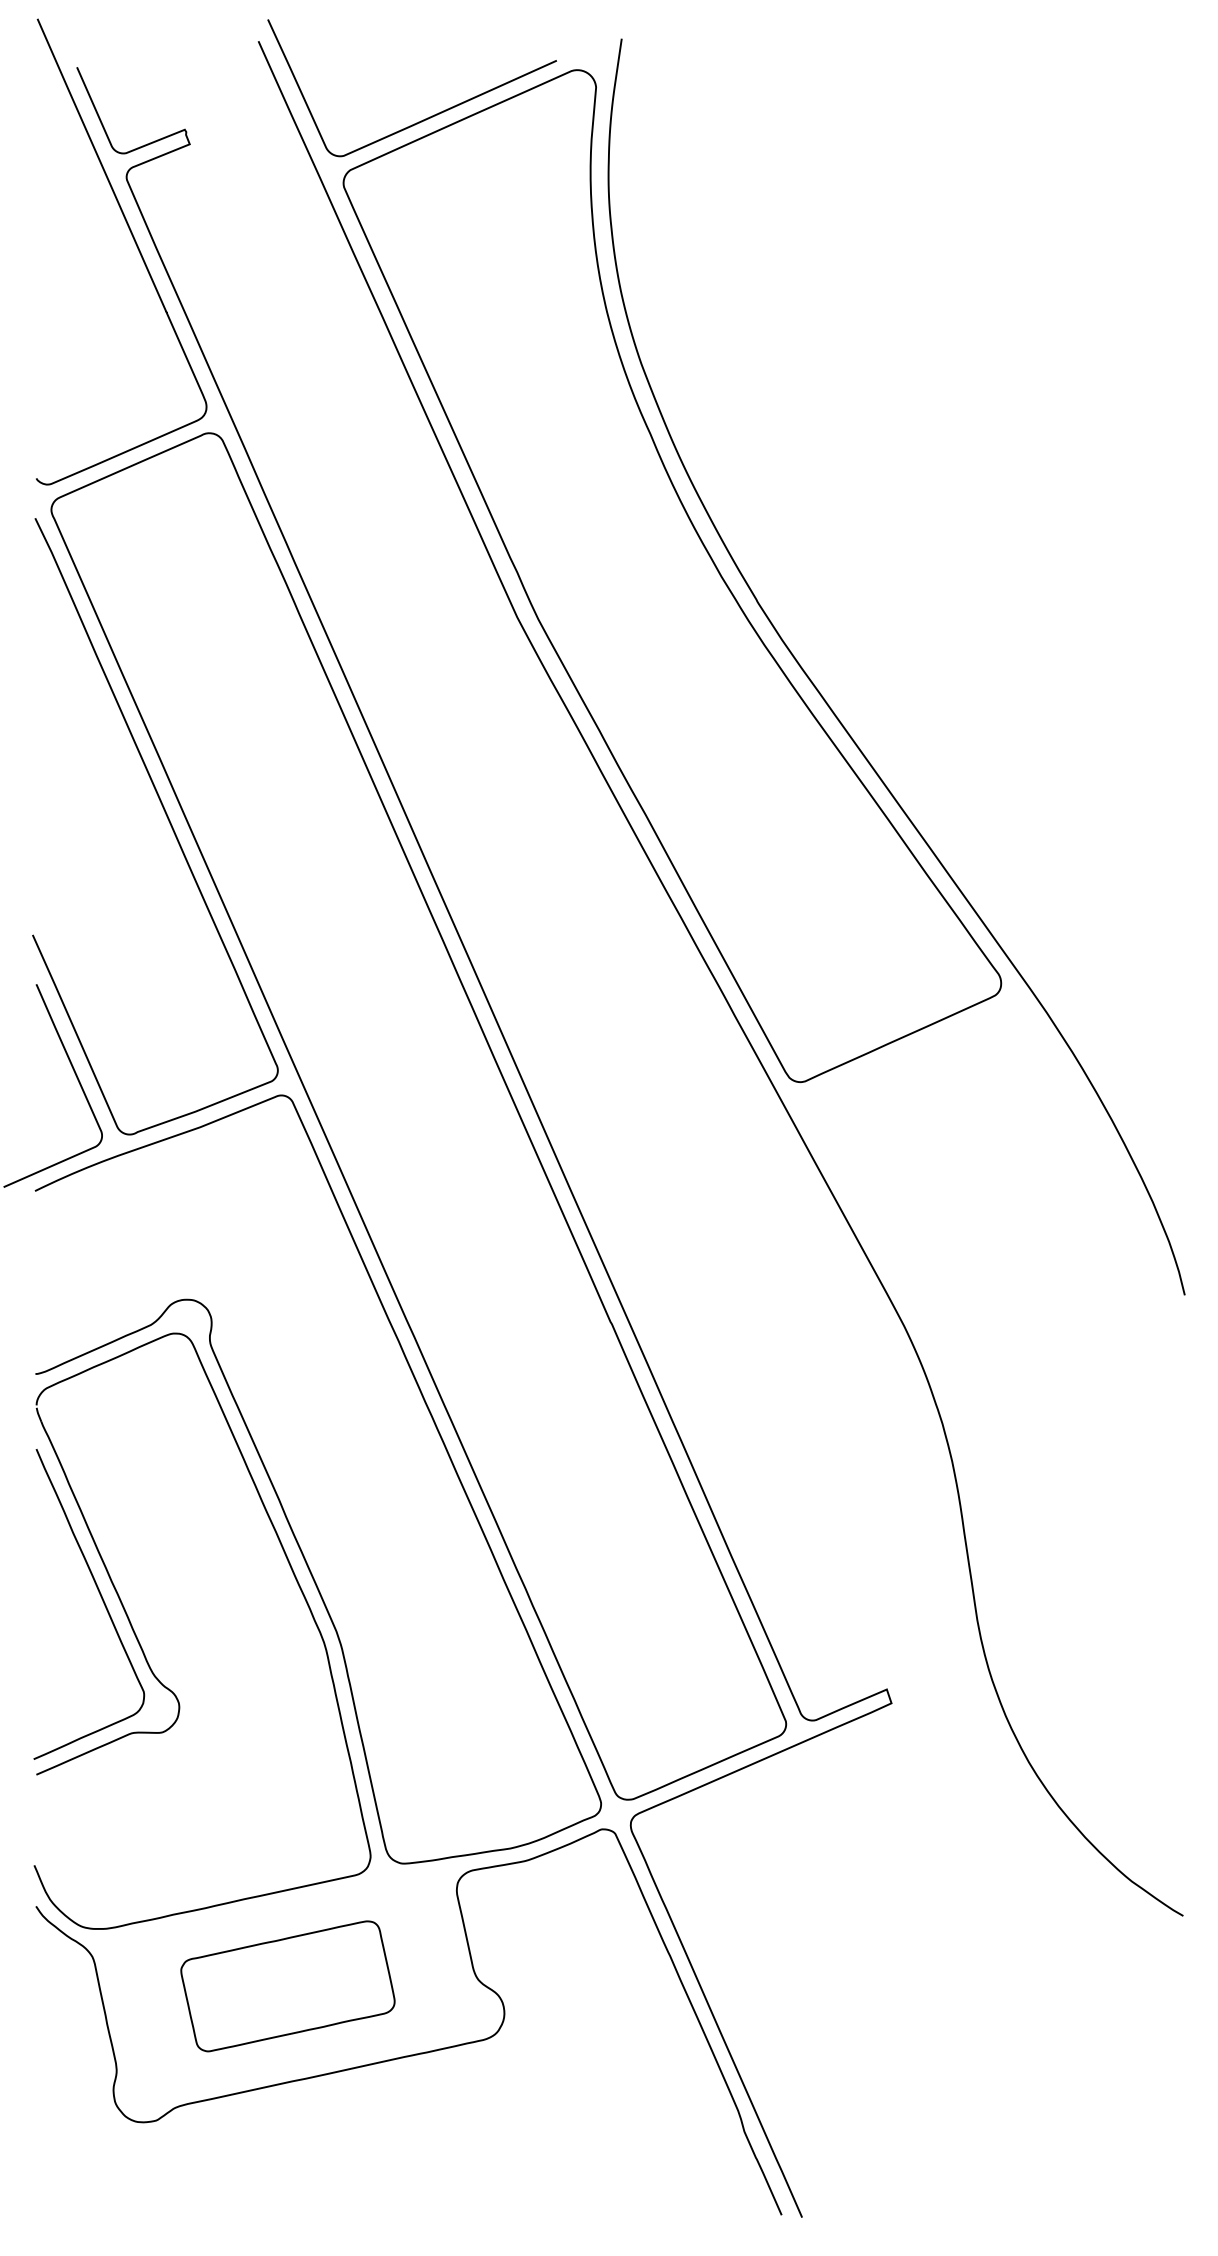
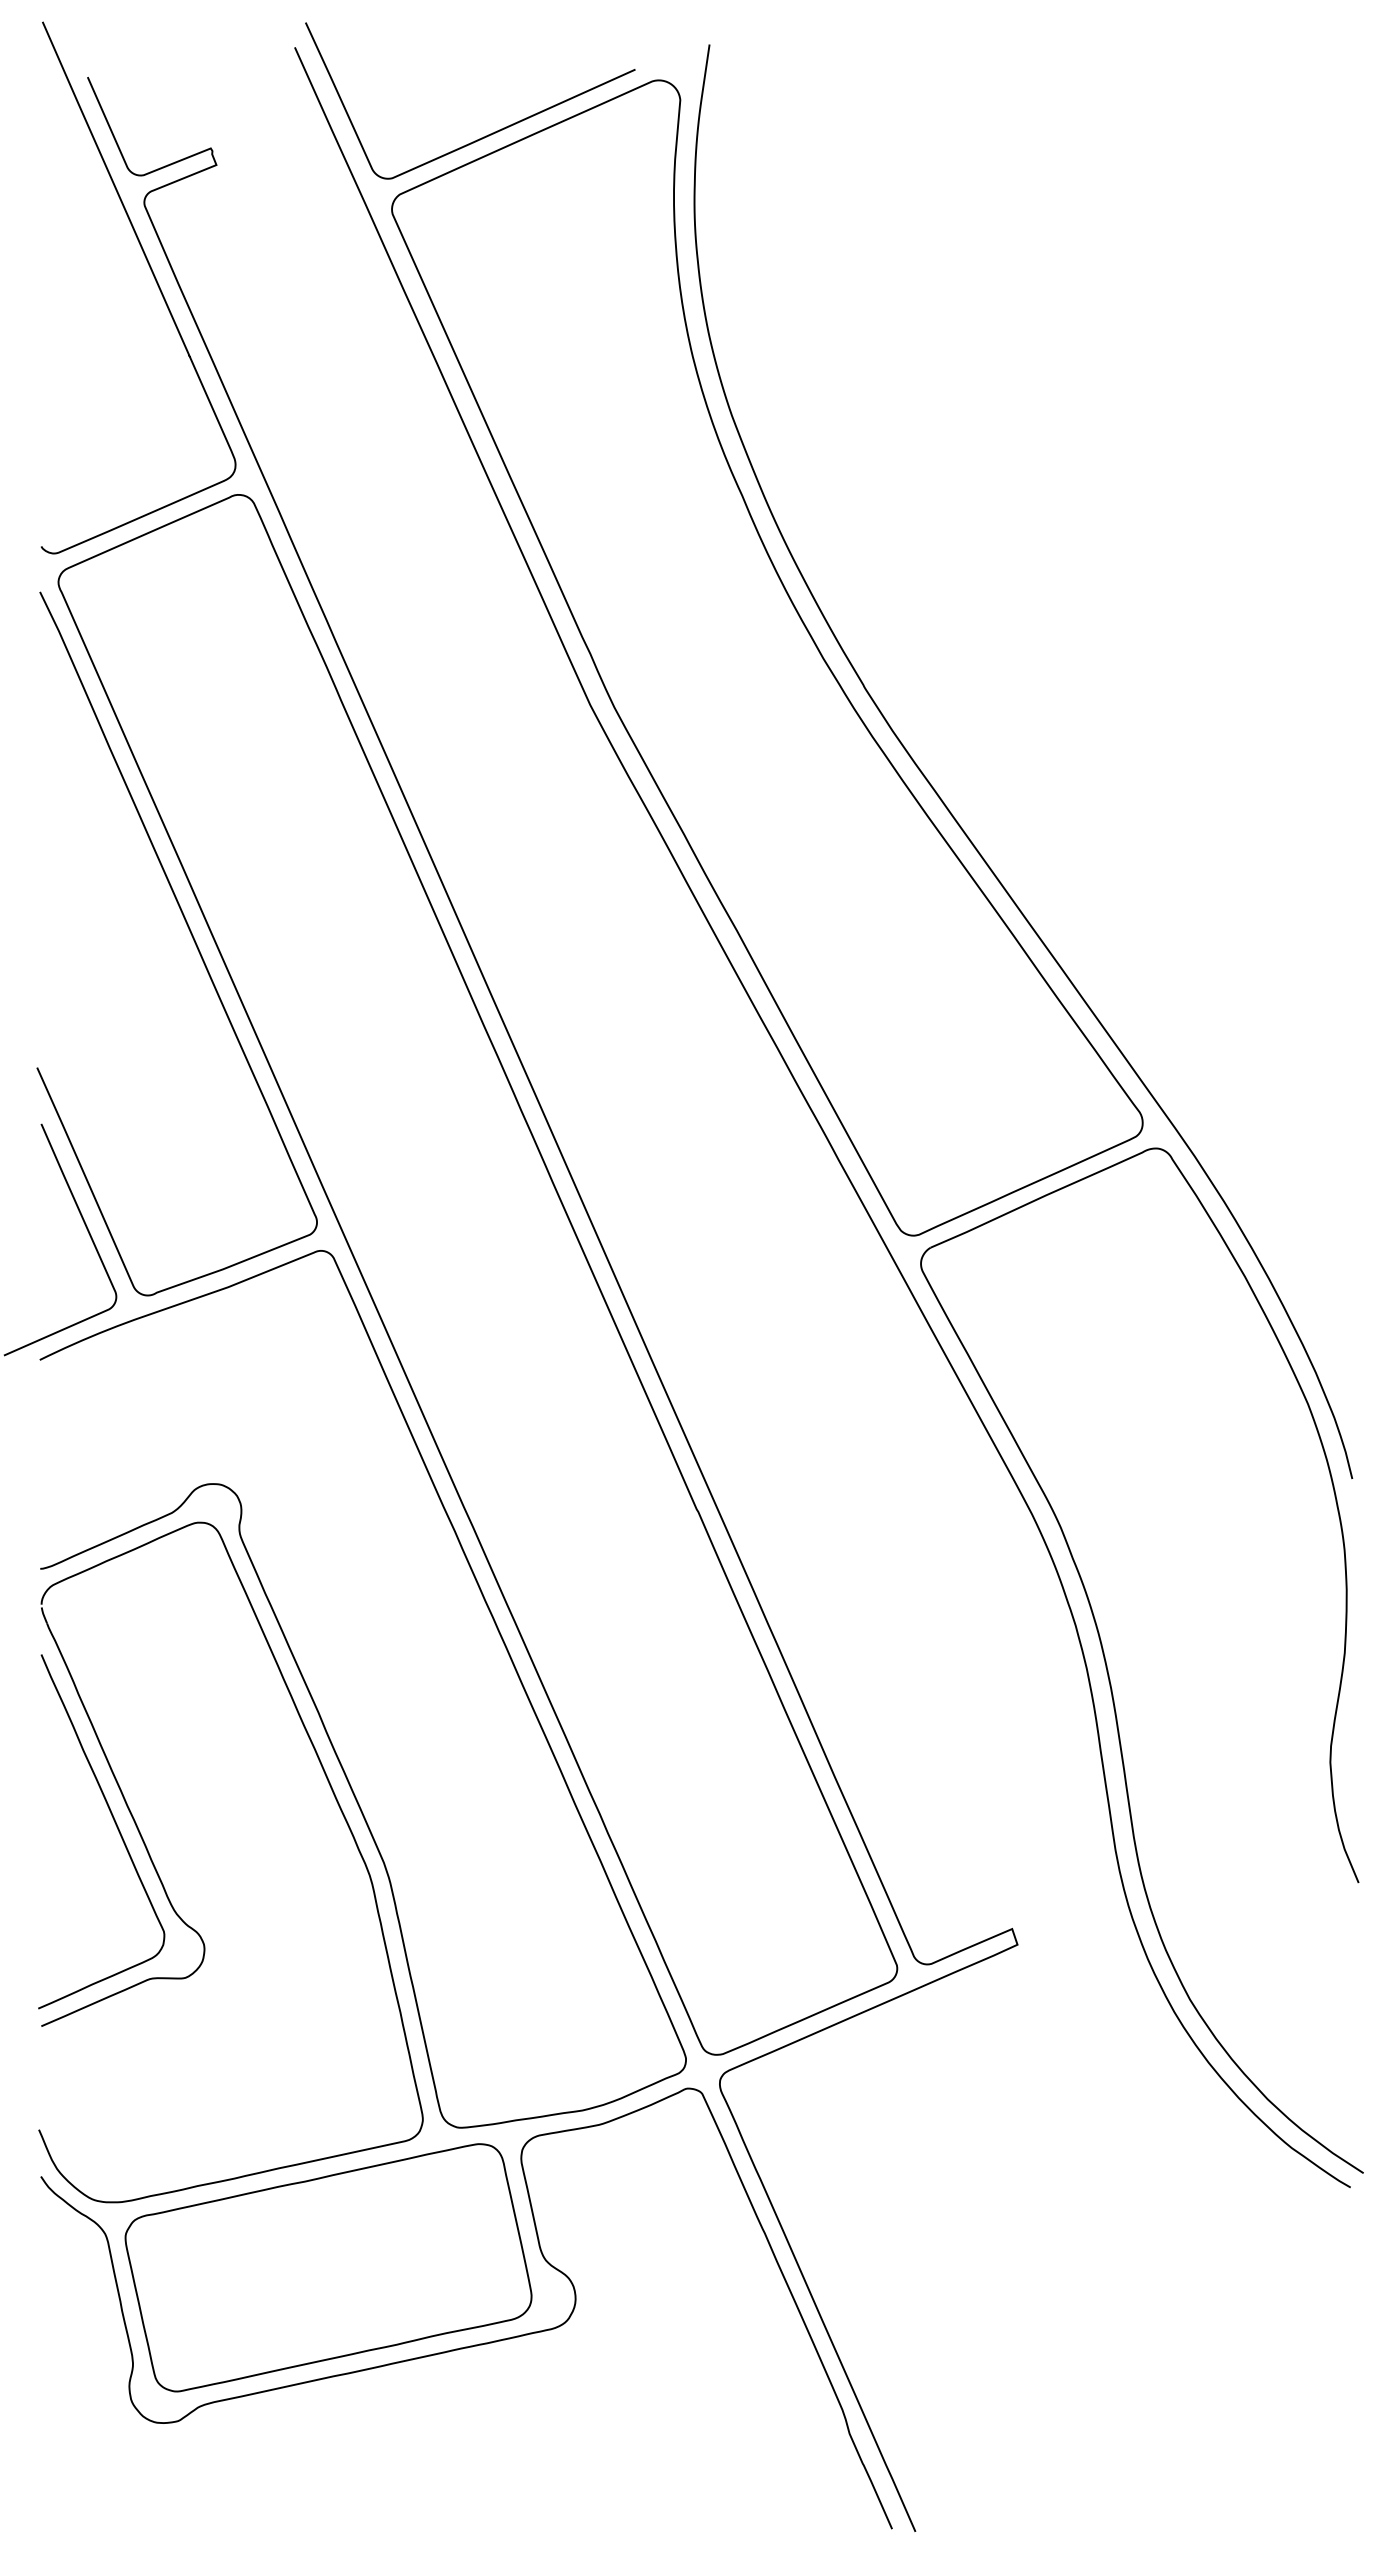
part: (970, 1458) -> (1107, 1665), added
part: (287, 1986) -> (328, 2267), size x1.67

